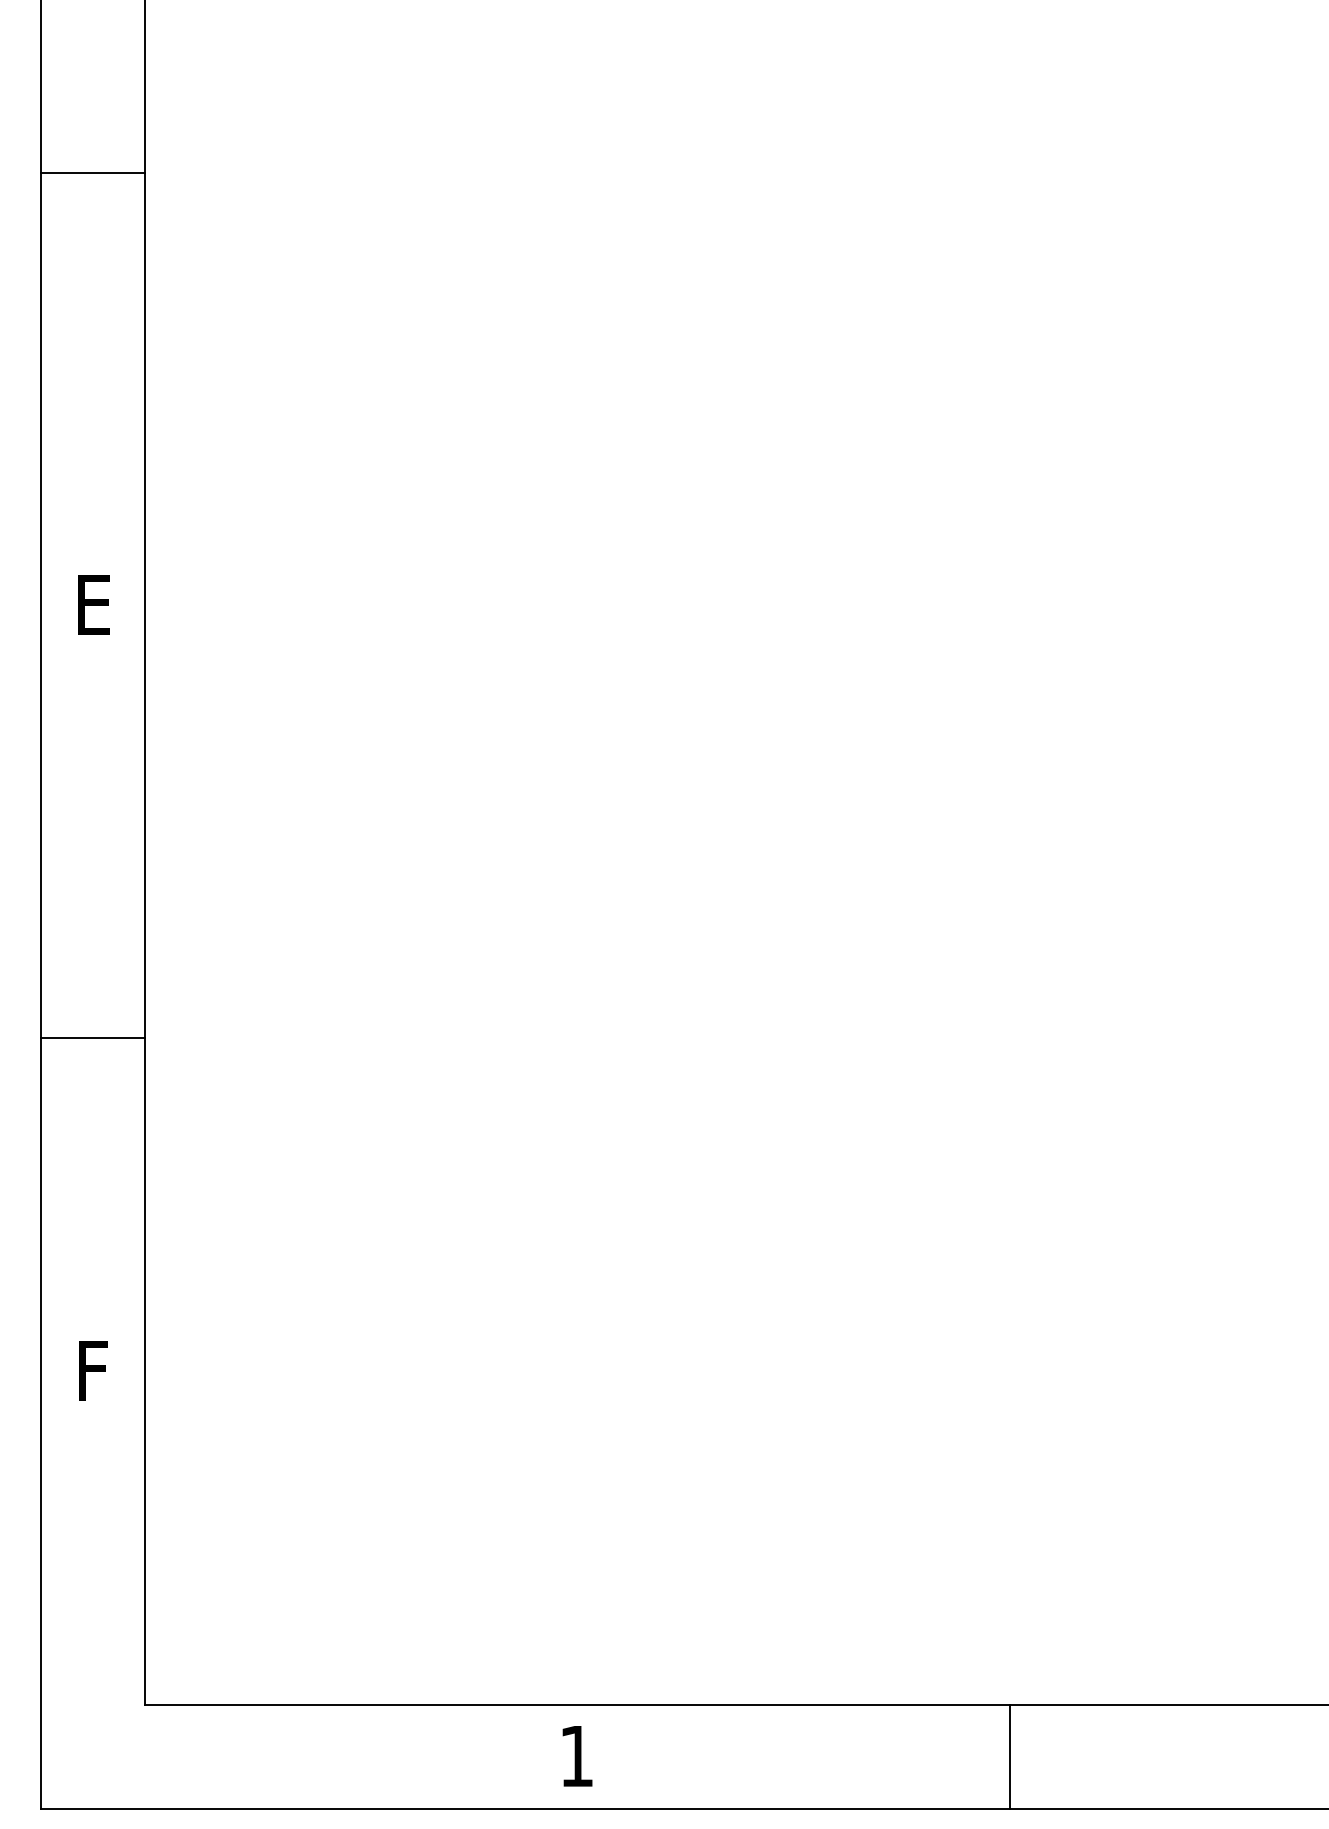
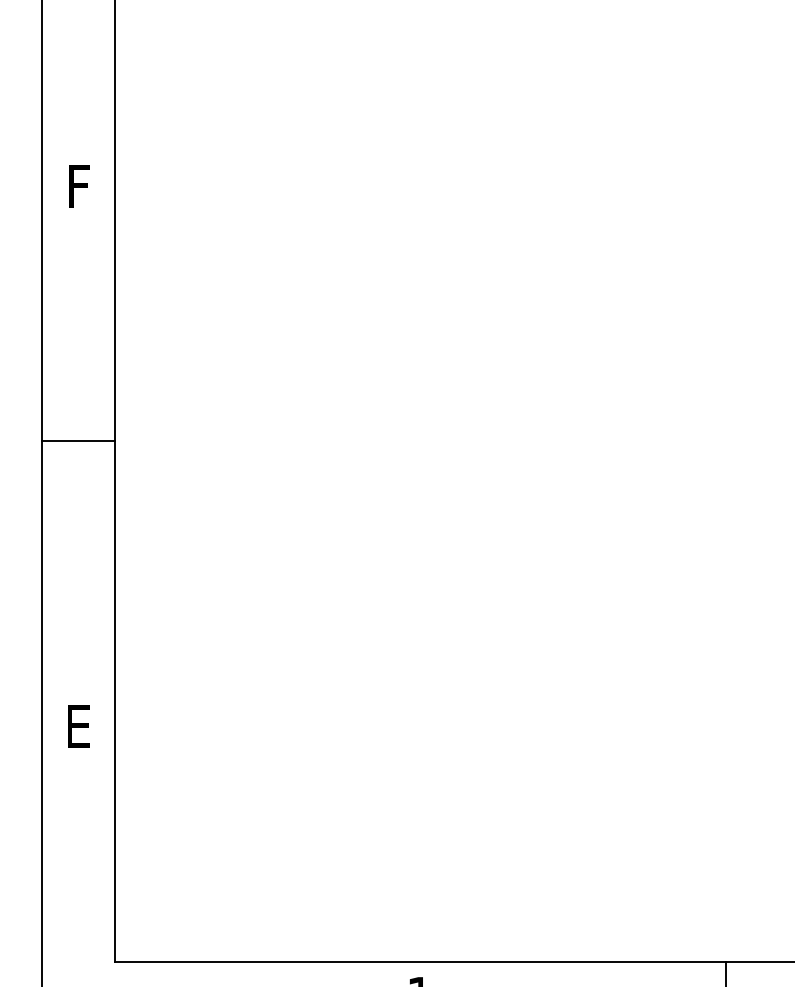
text: (93, 604) -> (78, 186), E -> F
line: (92, 1038) -> (78, 440), moved
text: (92, 1370) -> (78, 726), F -> E

